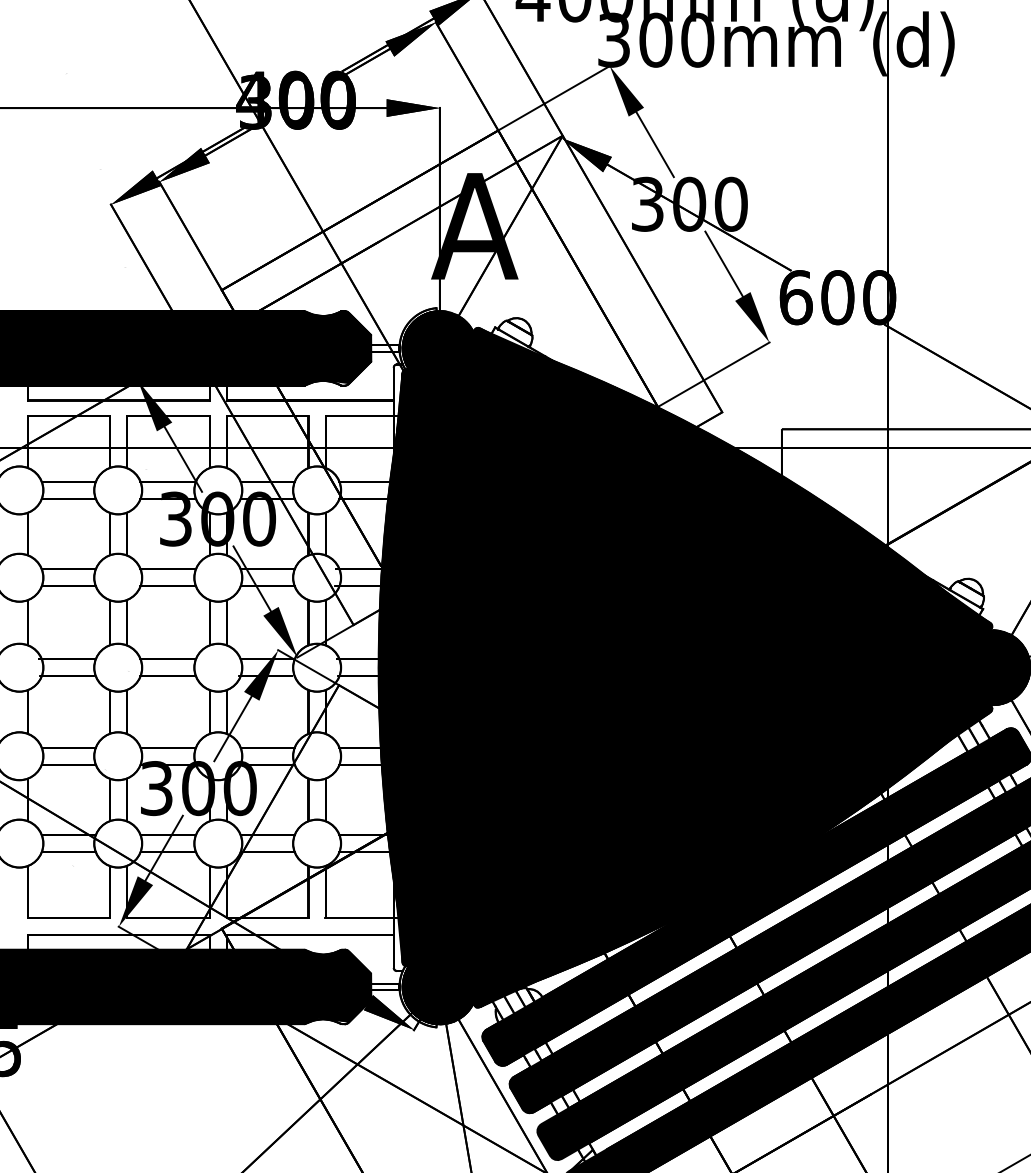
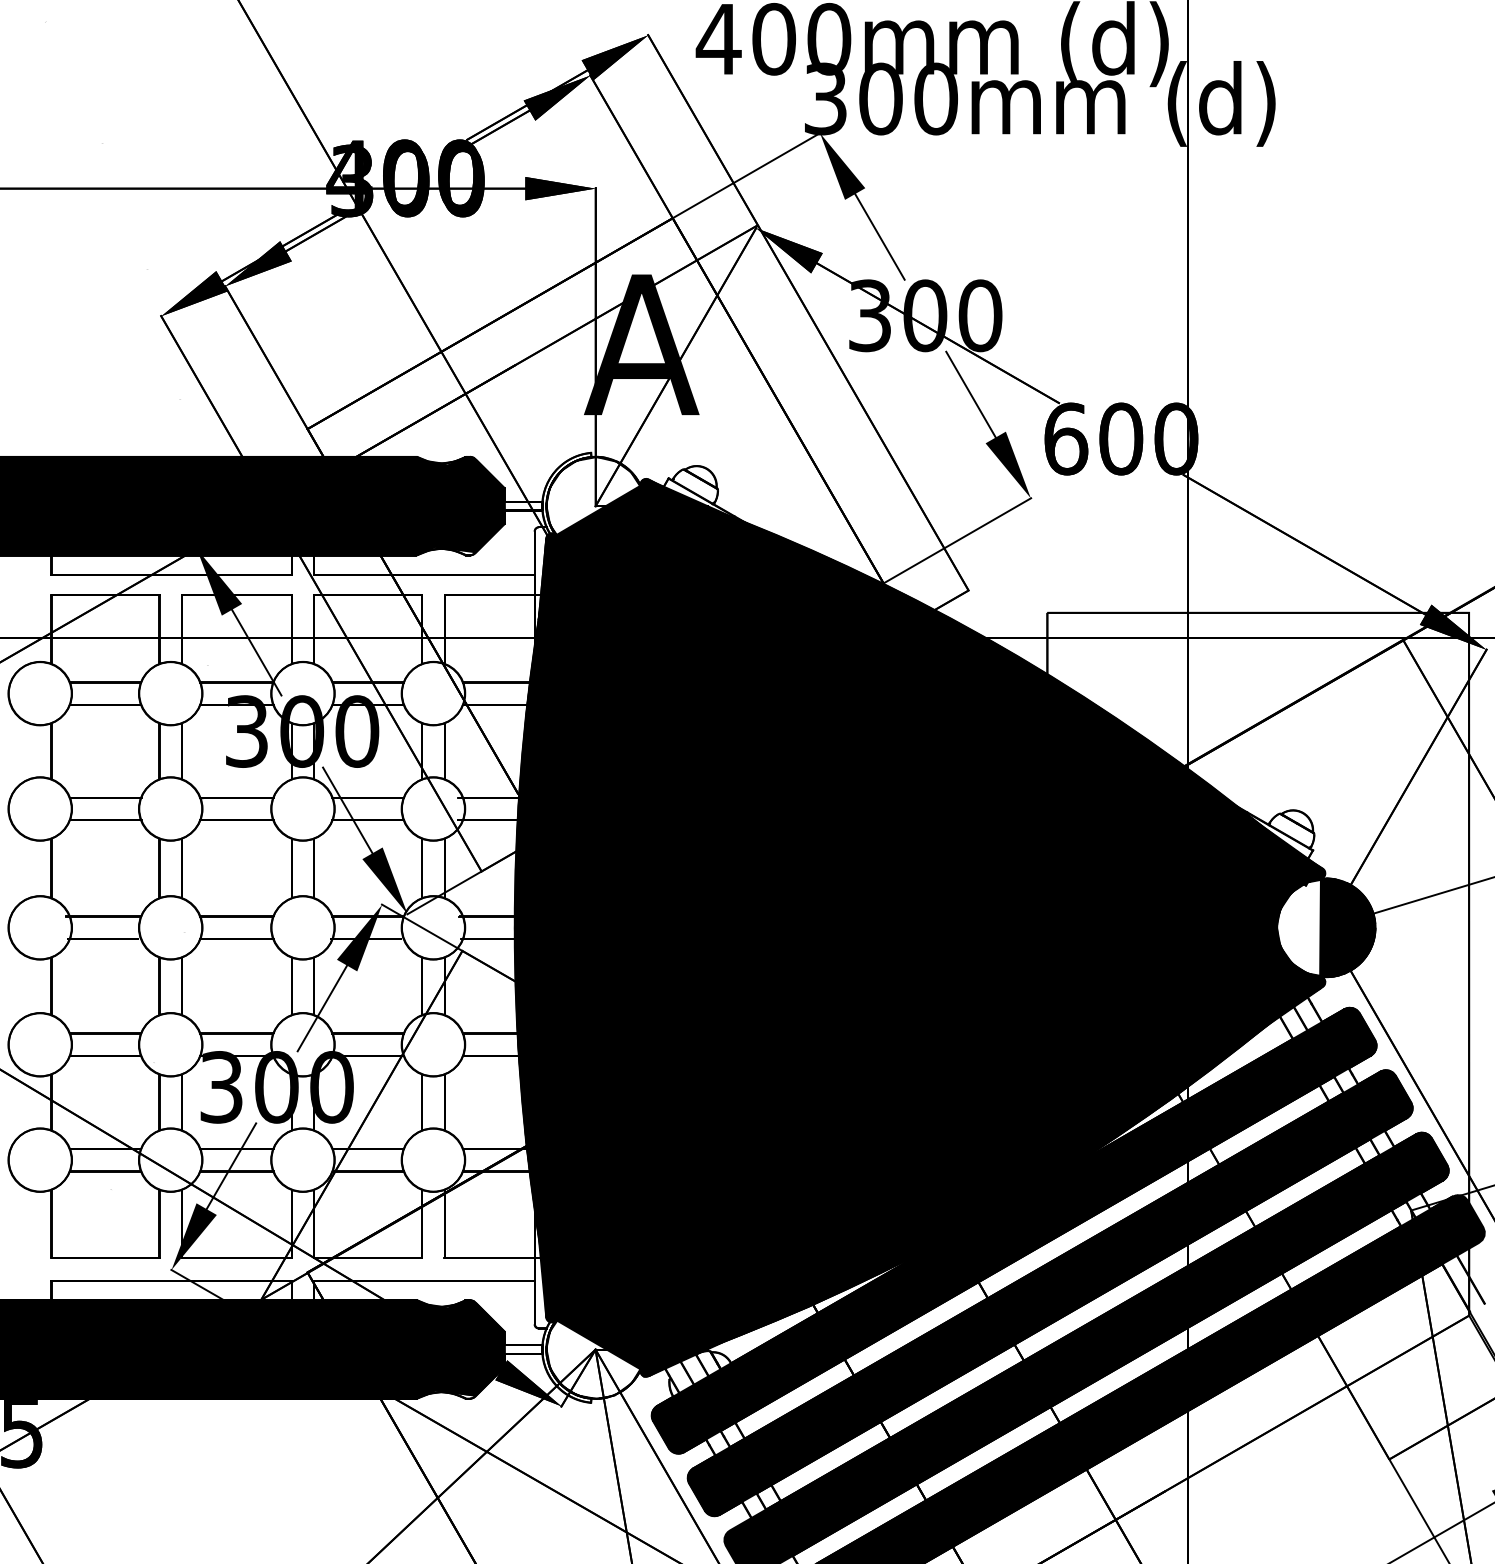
fill: (438, 340) -> (593, 495), removed
fill: (972, 667) -> (1298, 927), removed
fill: (438, 994) -> (593, 1359), removed

